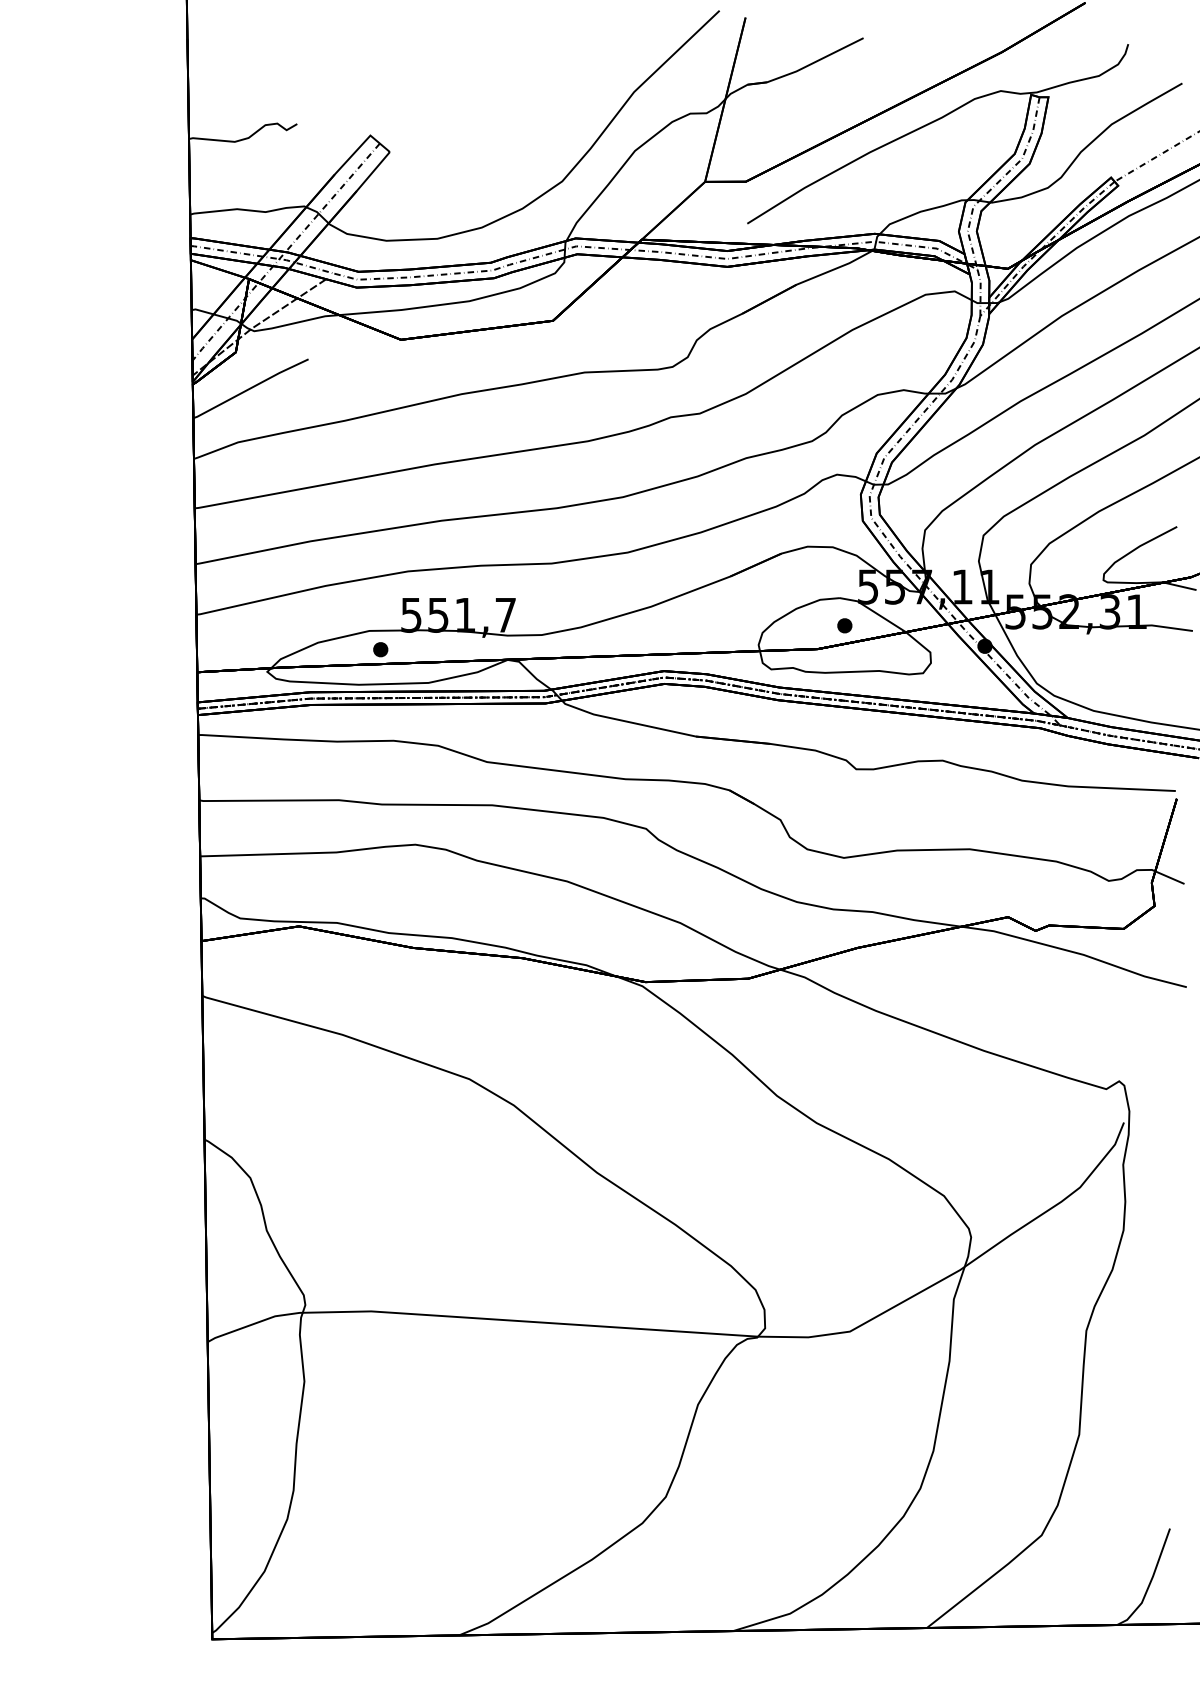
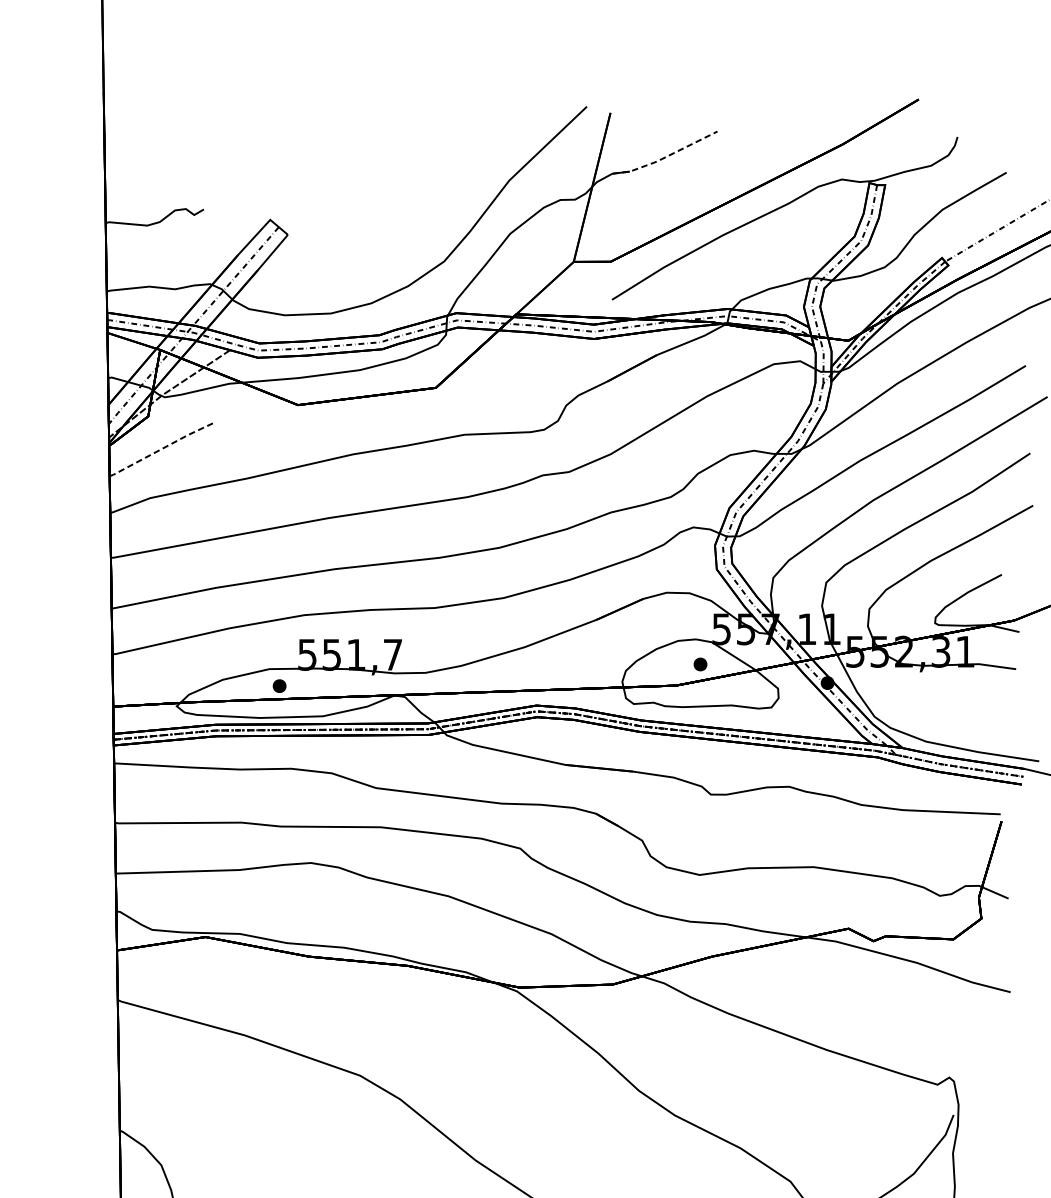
line: (806, 66) -> (665, 157), solid -> dashed
line: (250, 388) -> (161, 449), solid -> dashed

